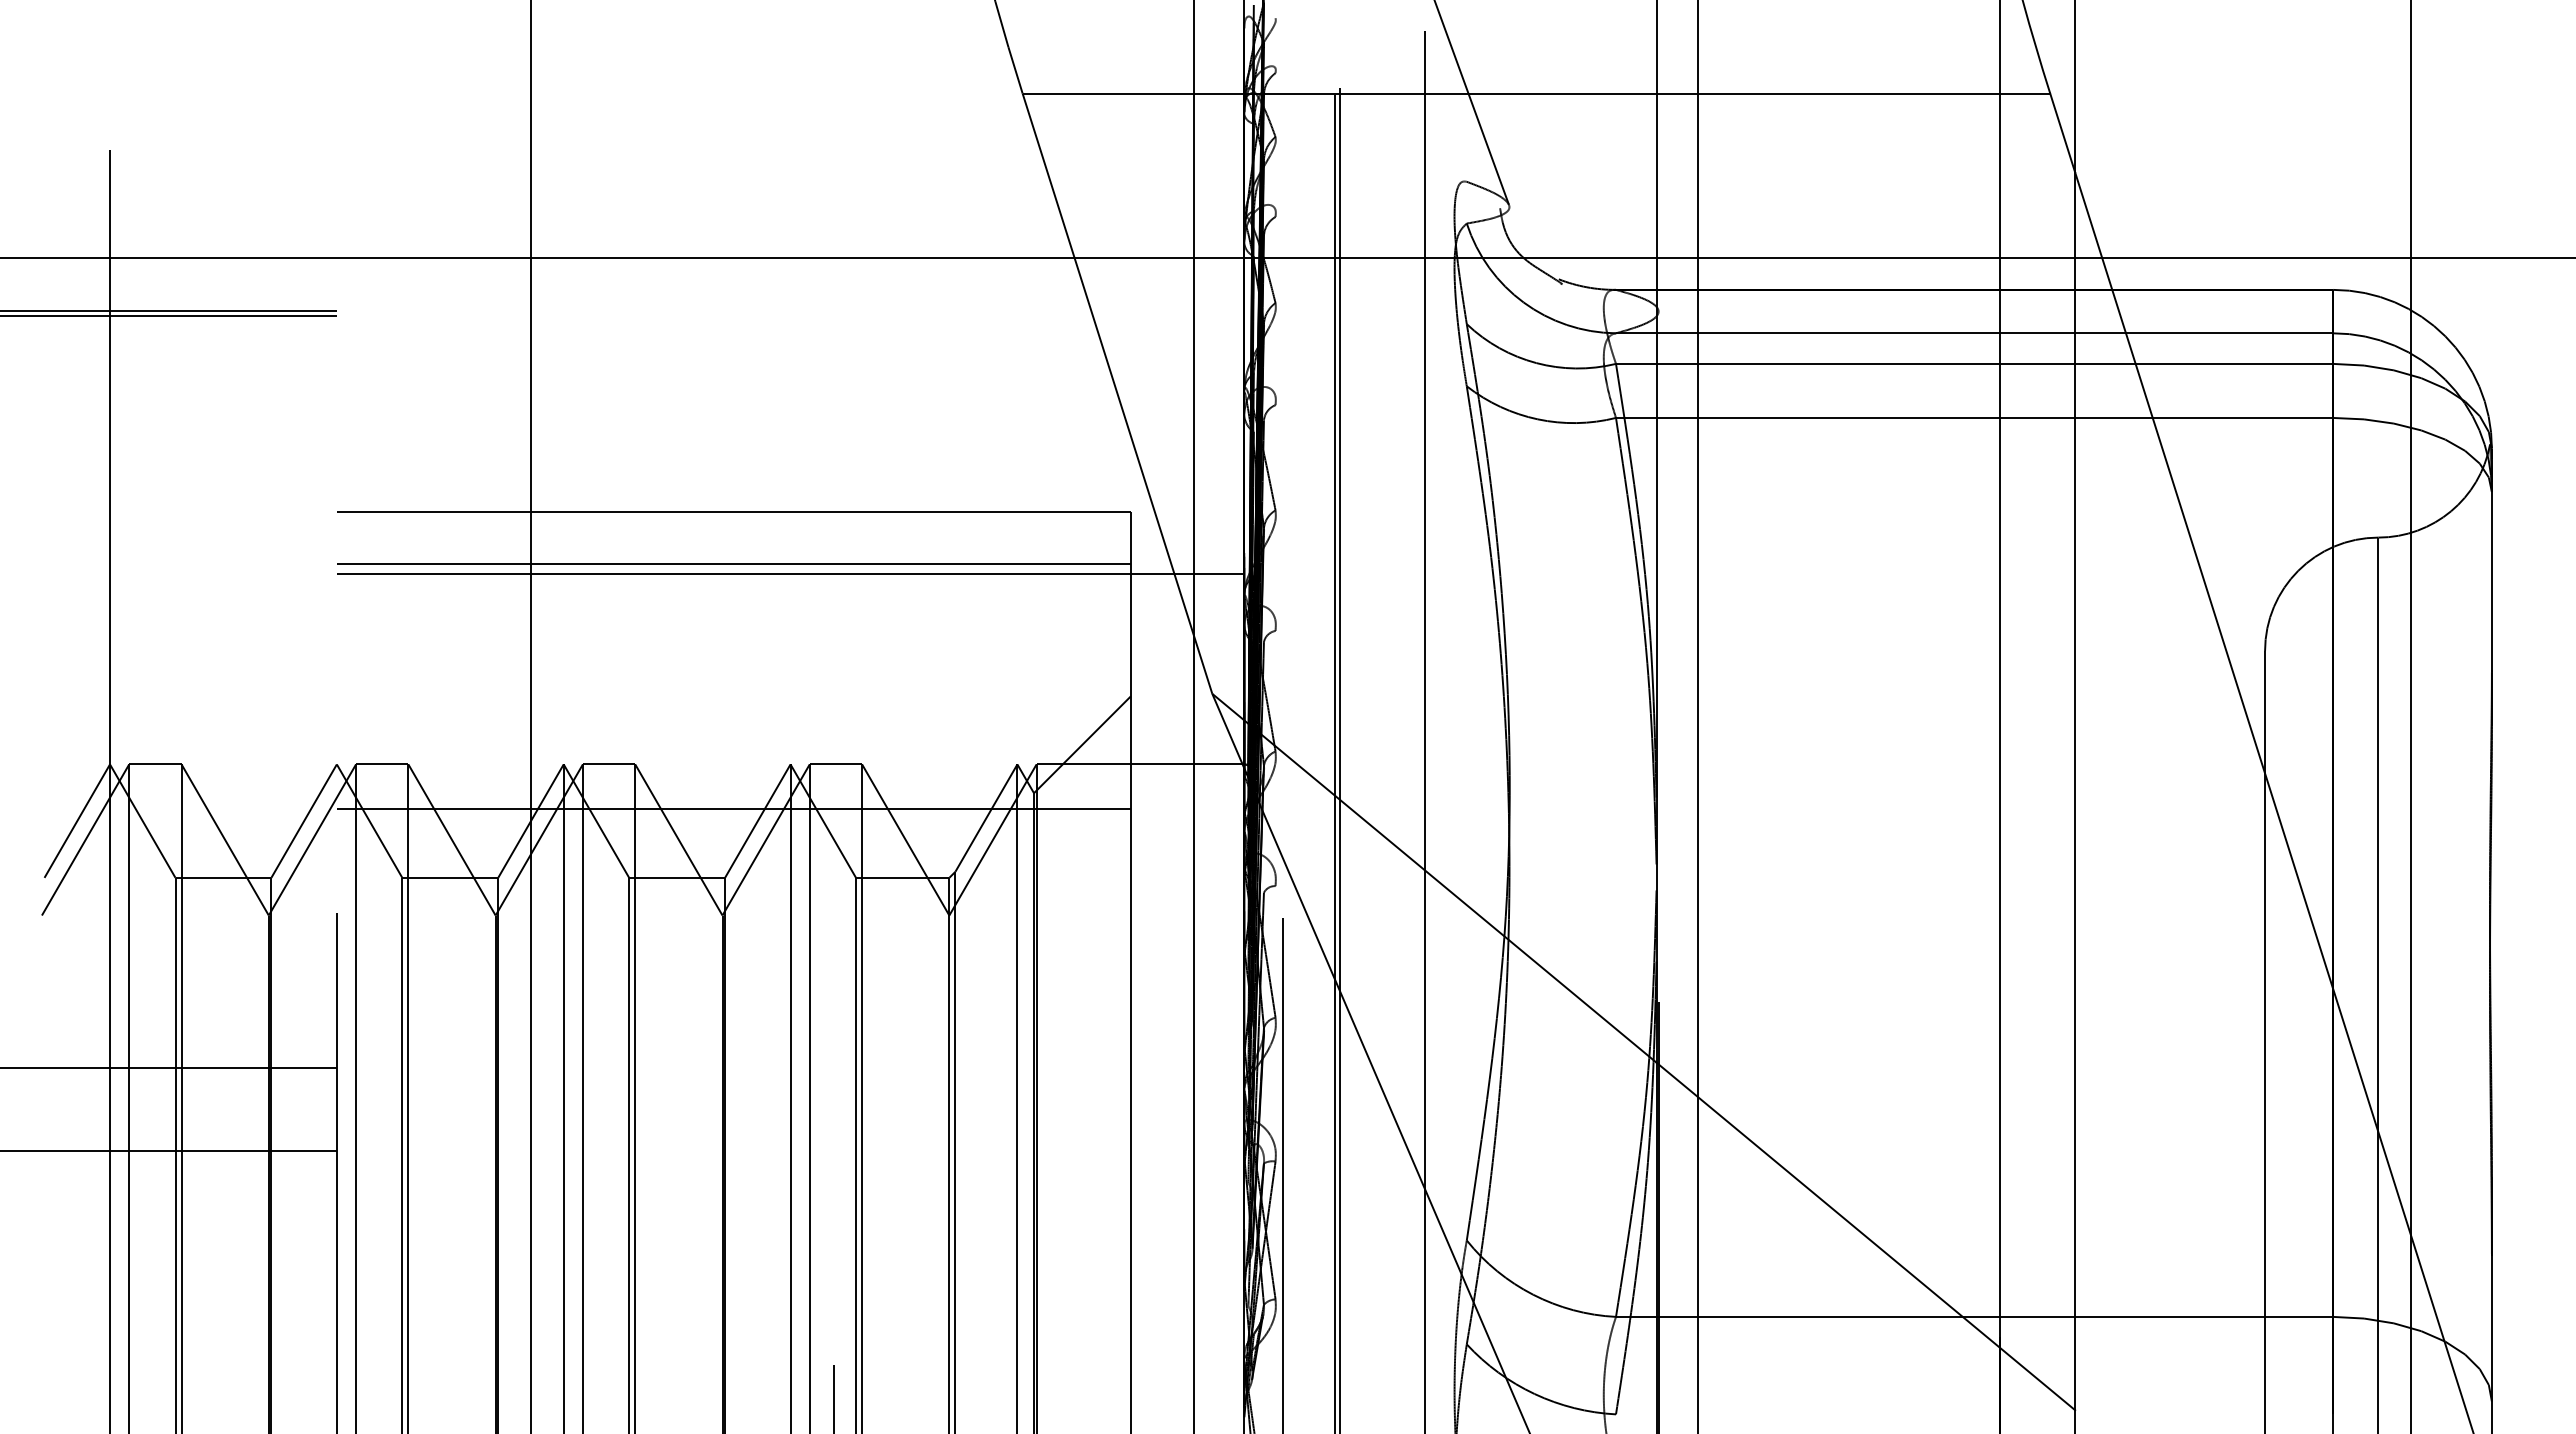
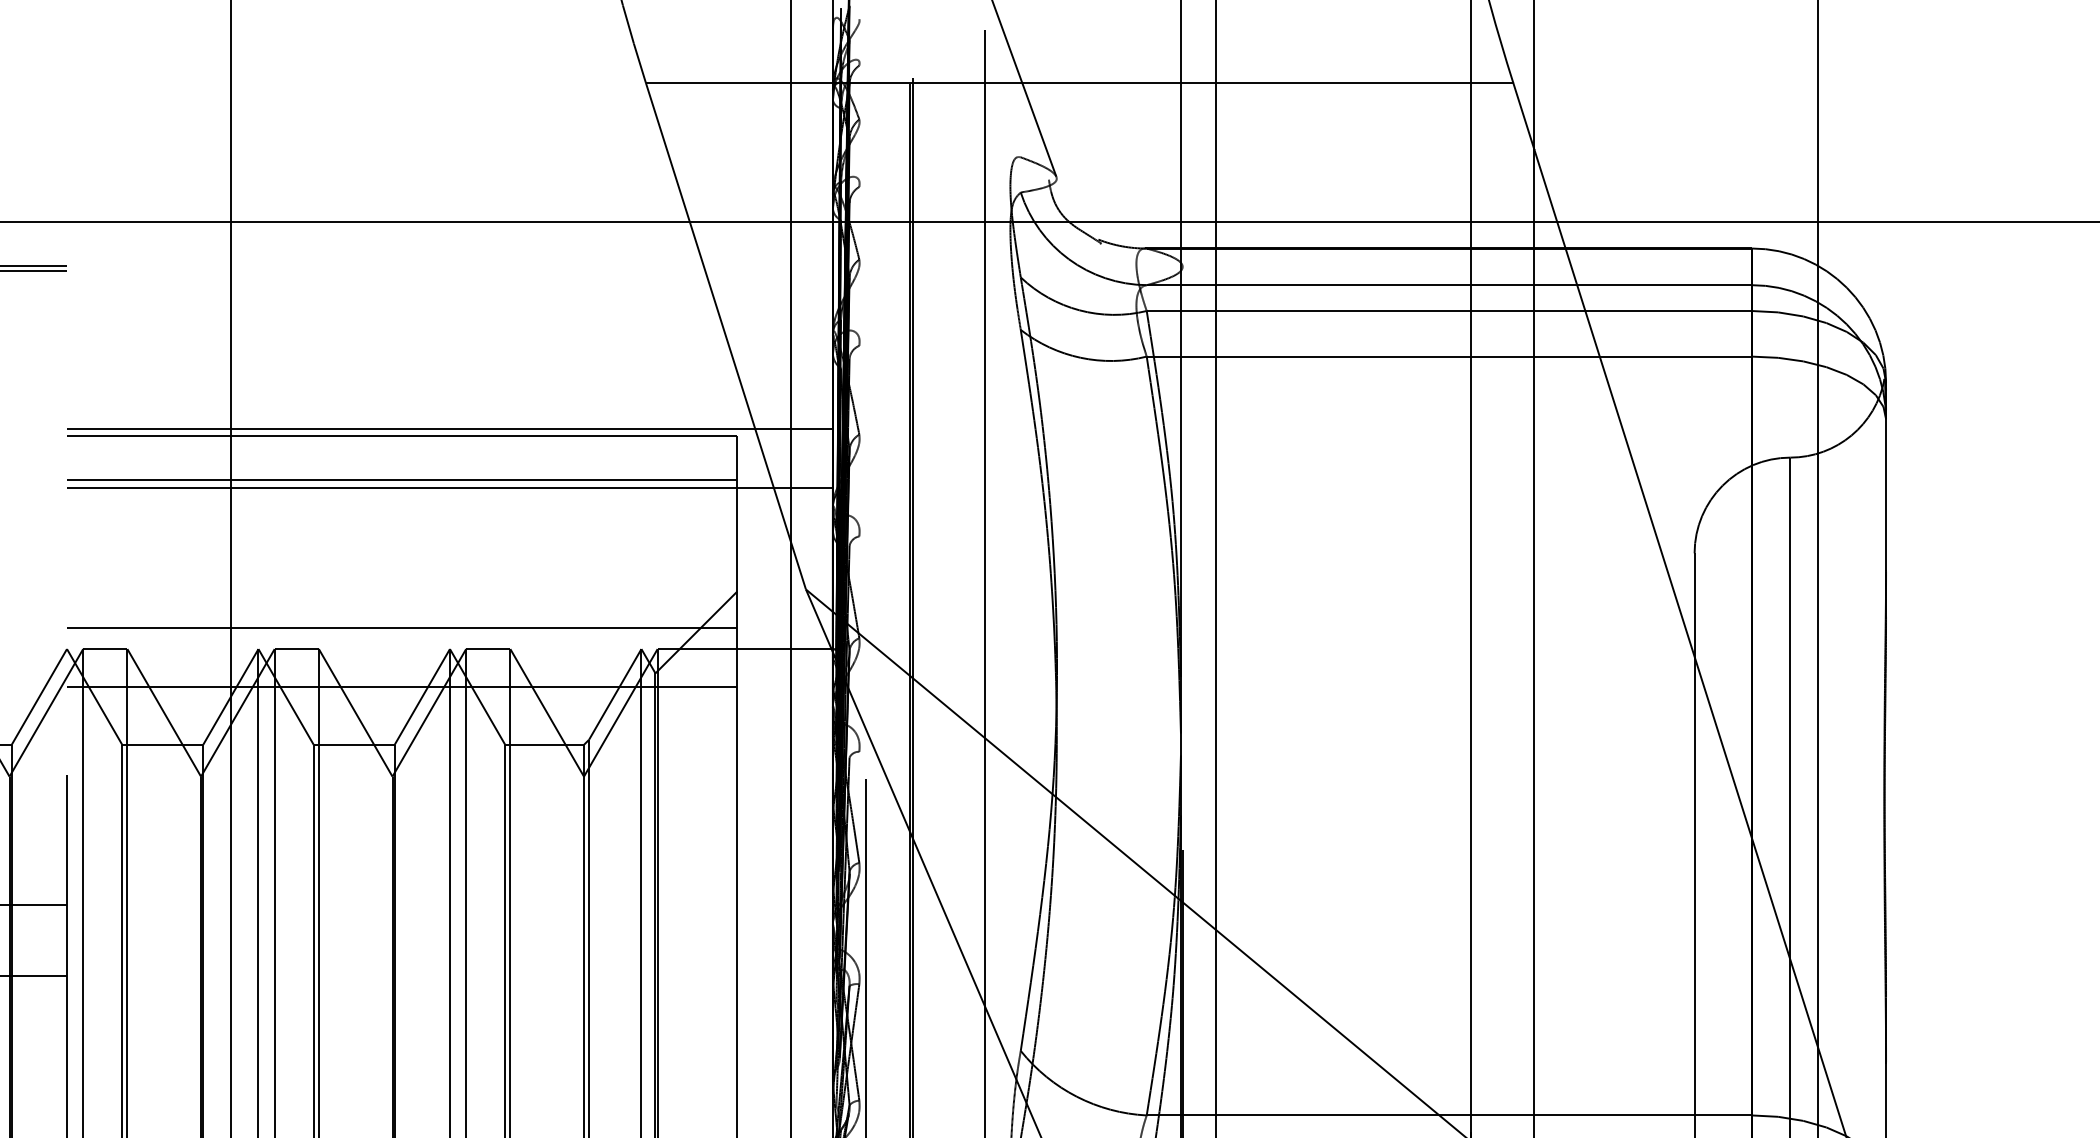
line: (790, 503) -> (449, 428), added
line: (733, 739) -> (401, 628), added

